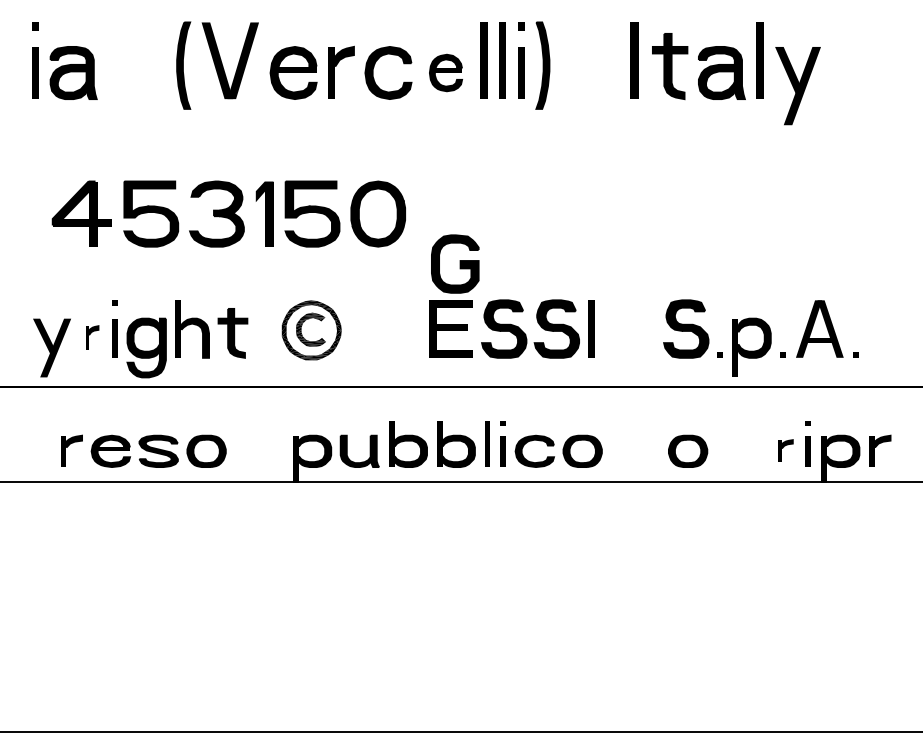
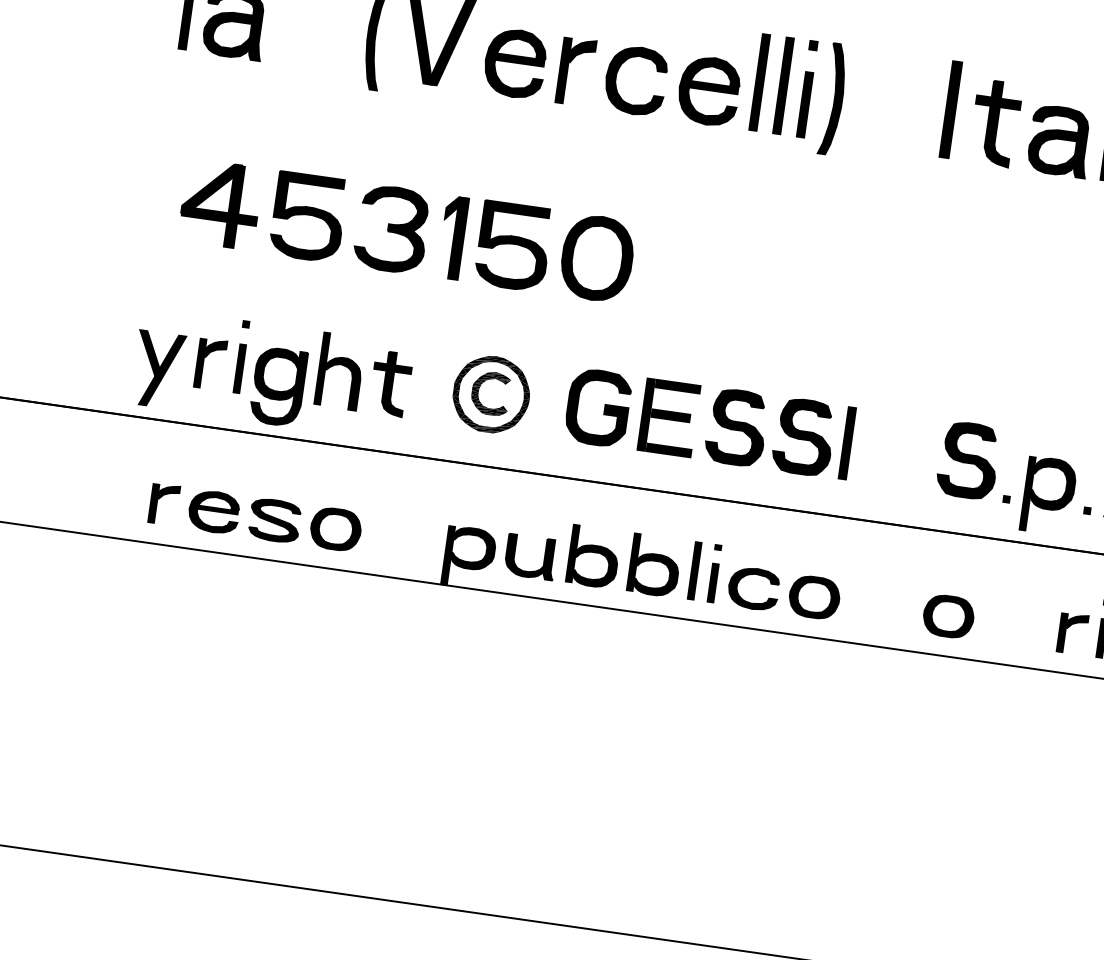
part: (445, 72) -> (708, 90), size x1.43
part: (455, 263) -> (598, 407), moved
part: (92, 337) -> (211, 363), size x1.67
part: (785, 450) -> (1072, 633), size x1.43

